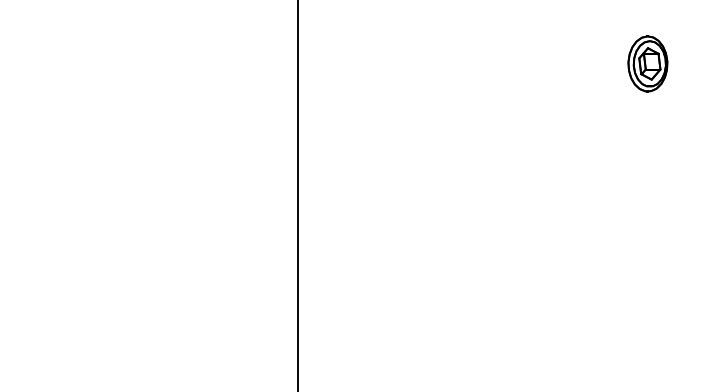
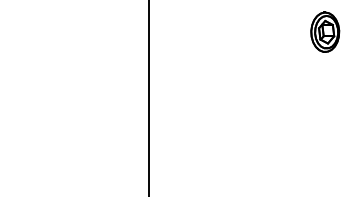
part: (648, 62) -> (325, 31), size x1.43

